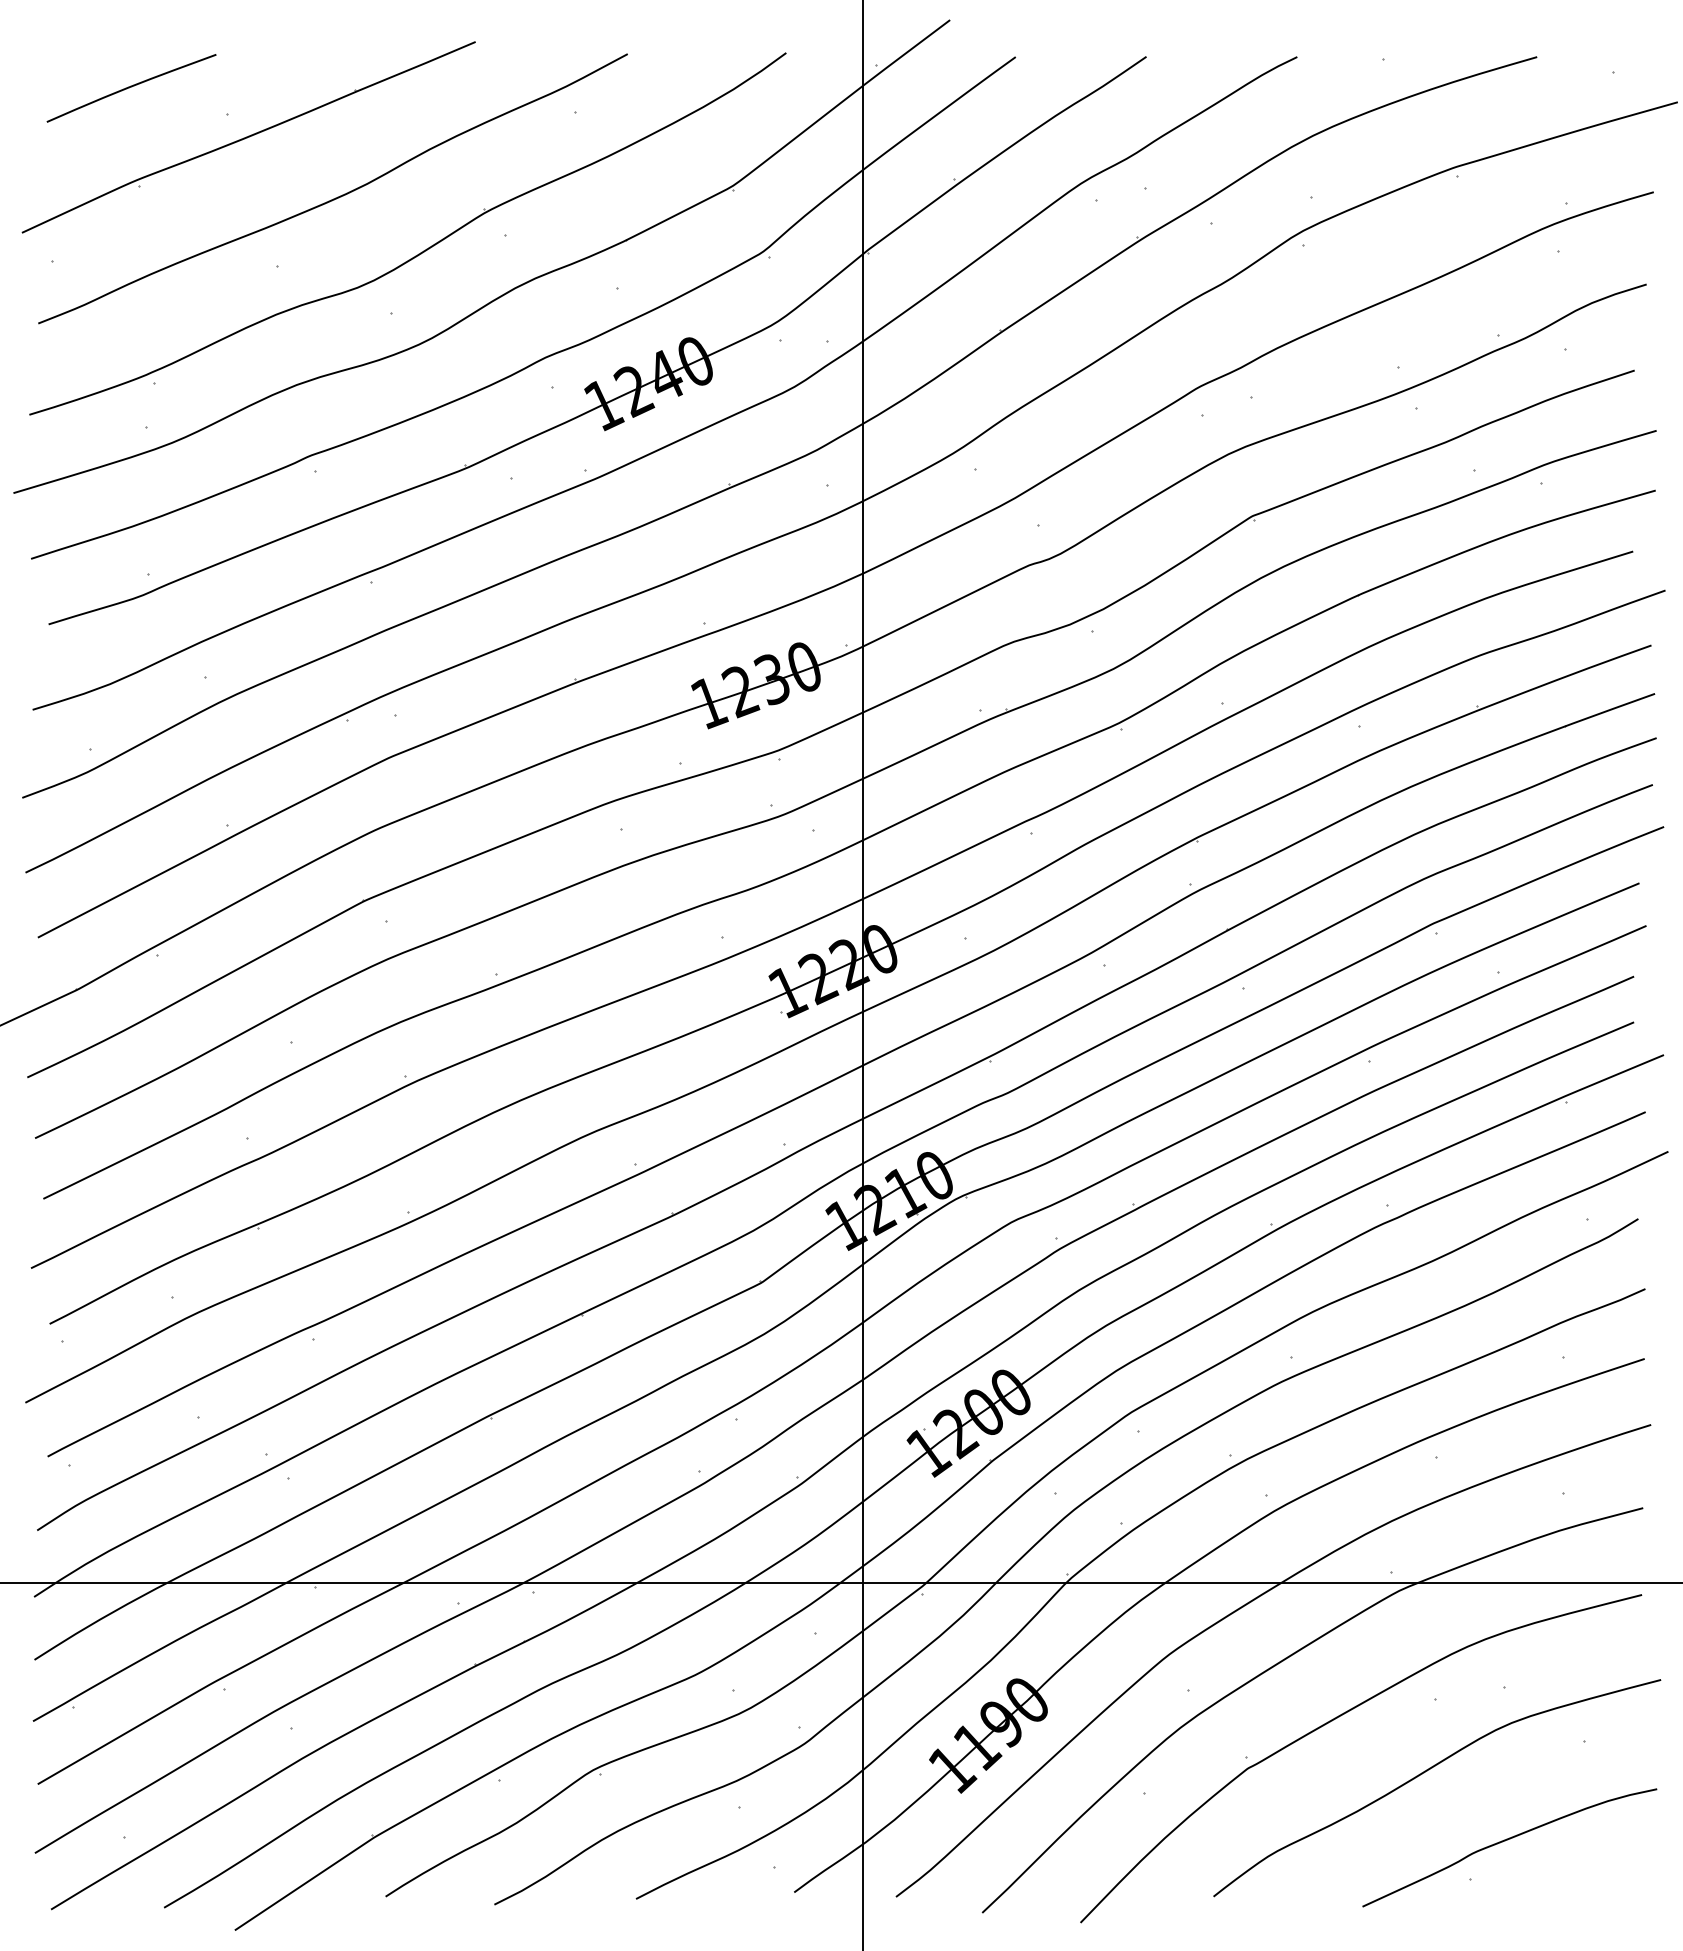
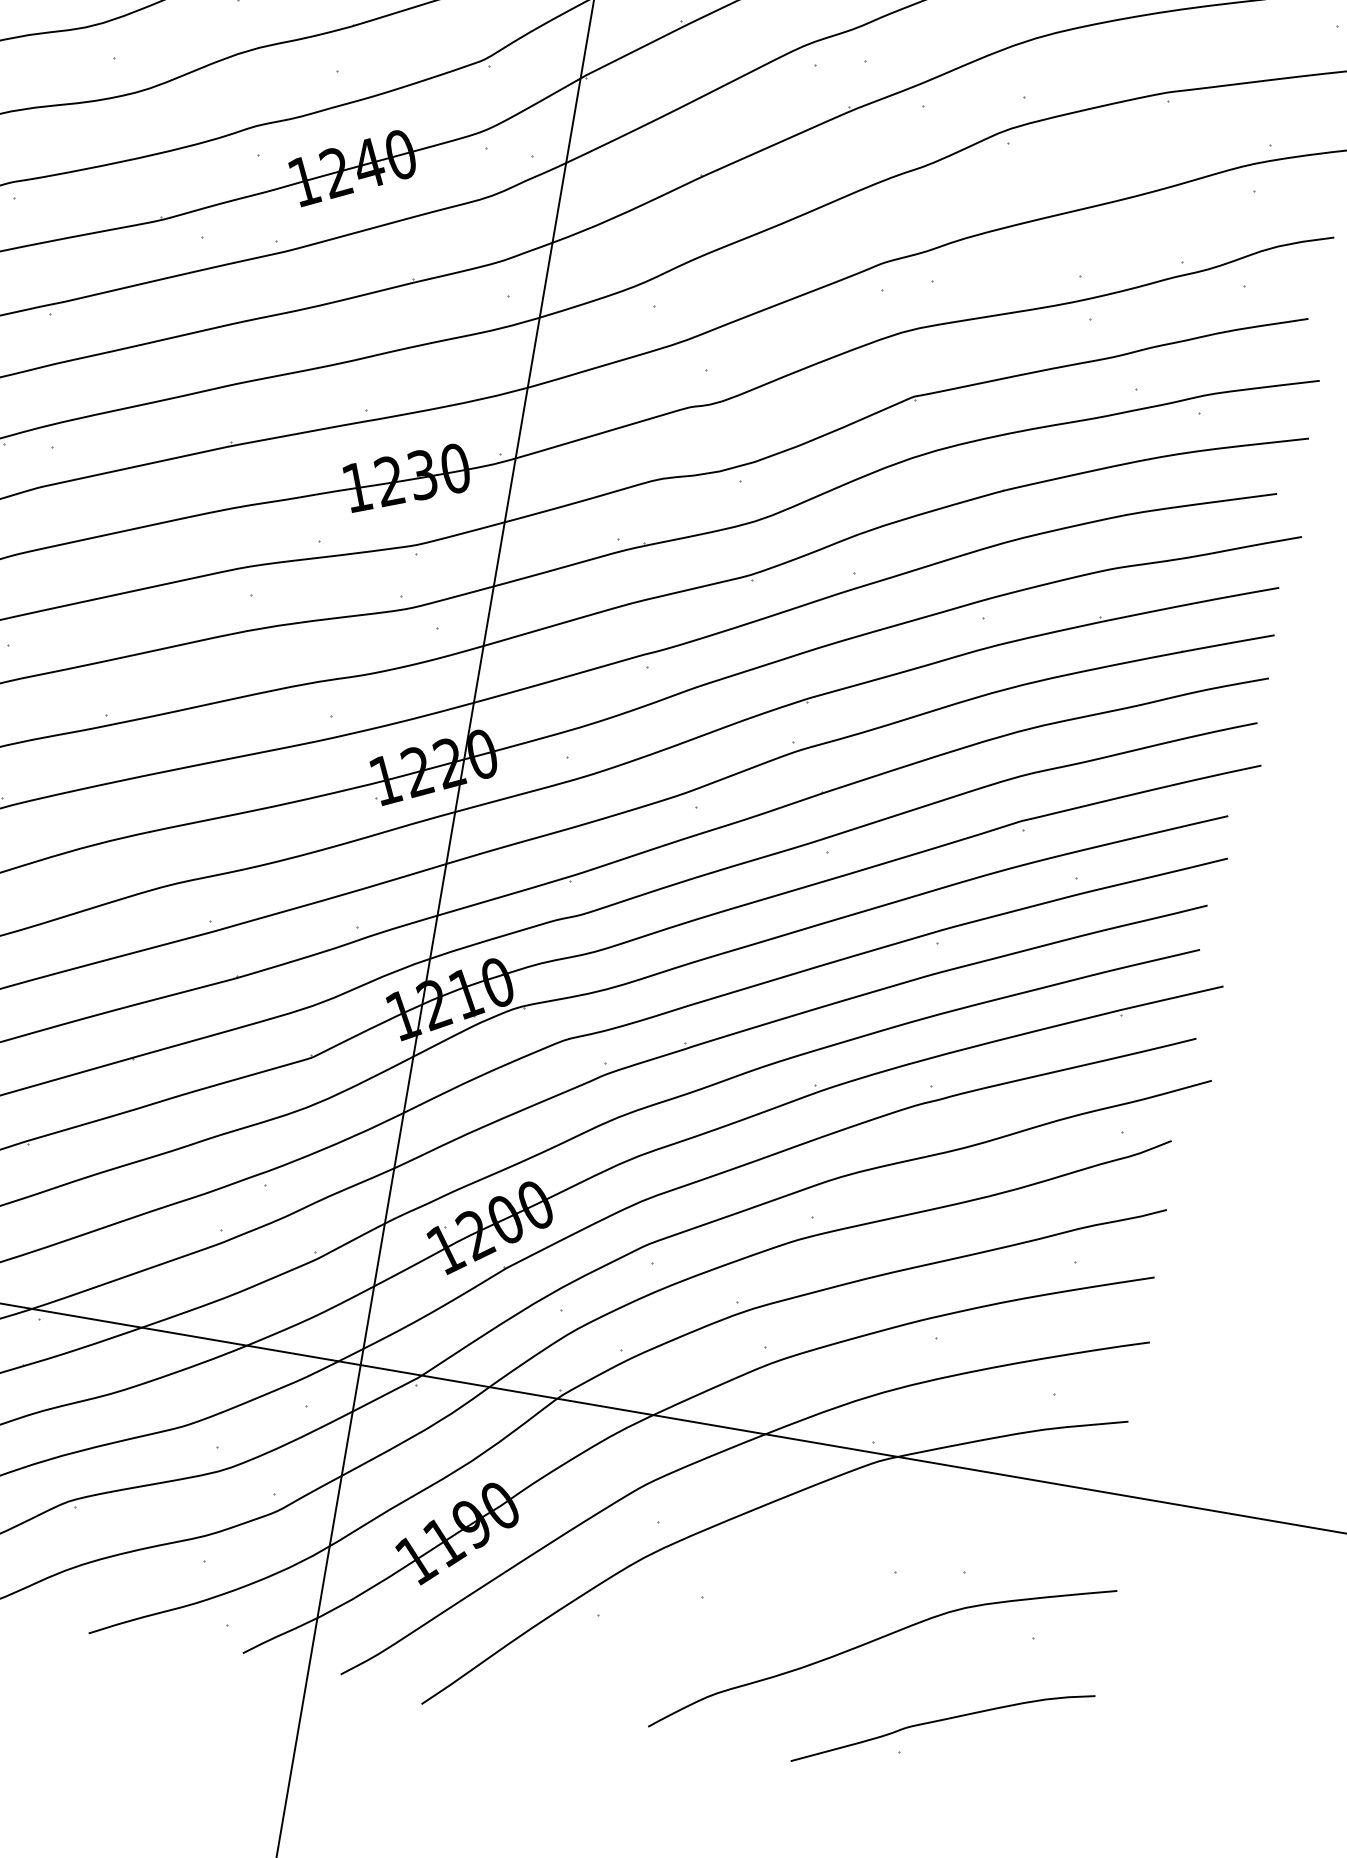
curve: (1341, 1716) -> (801, 1573), removed

